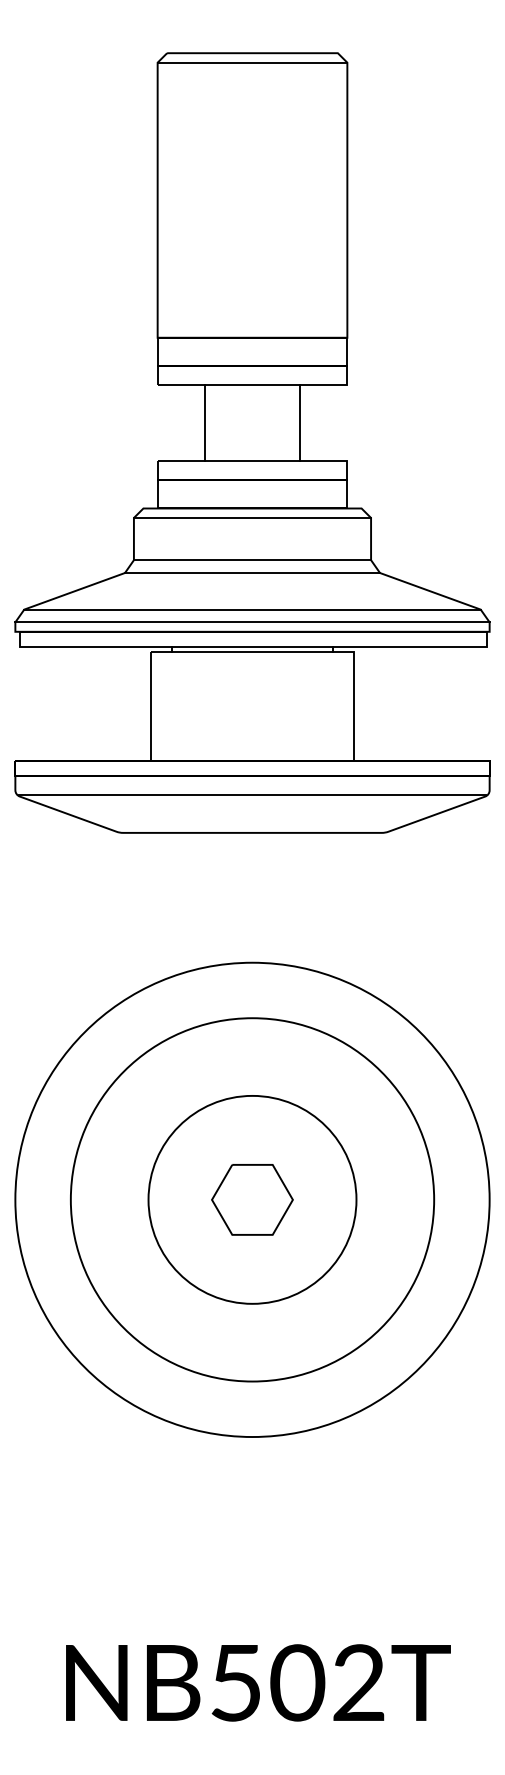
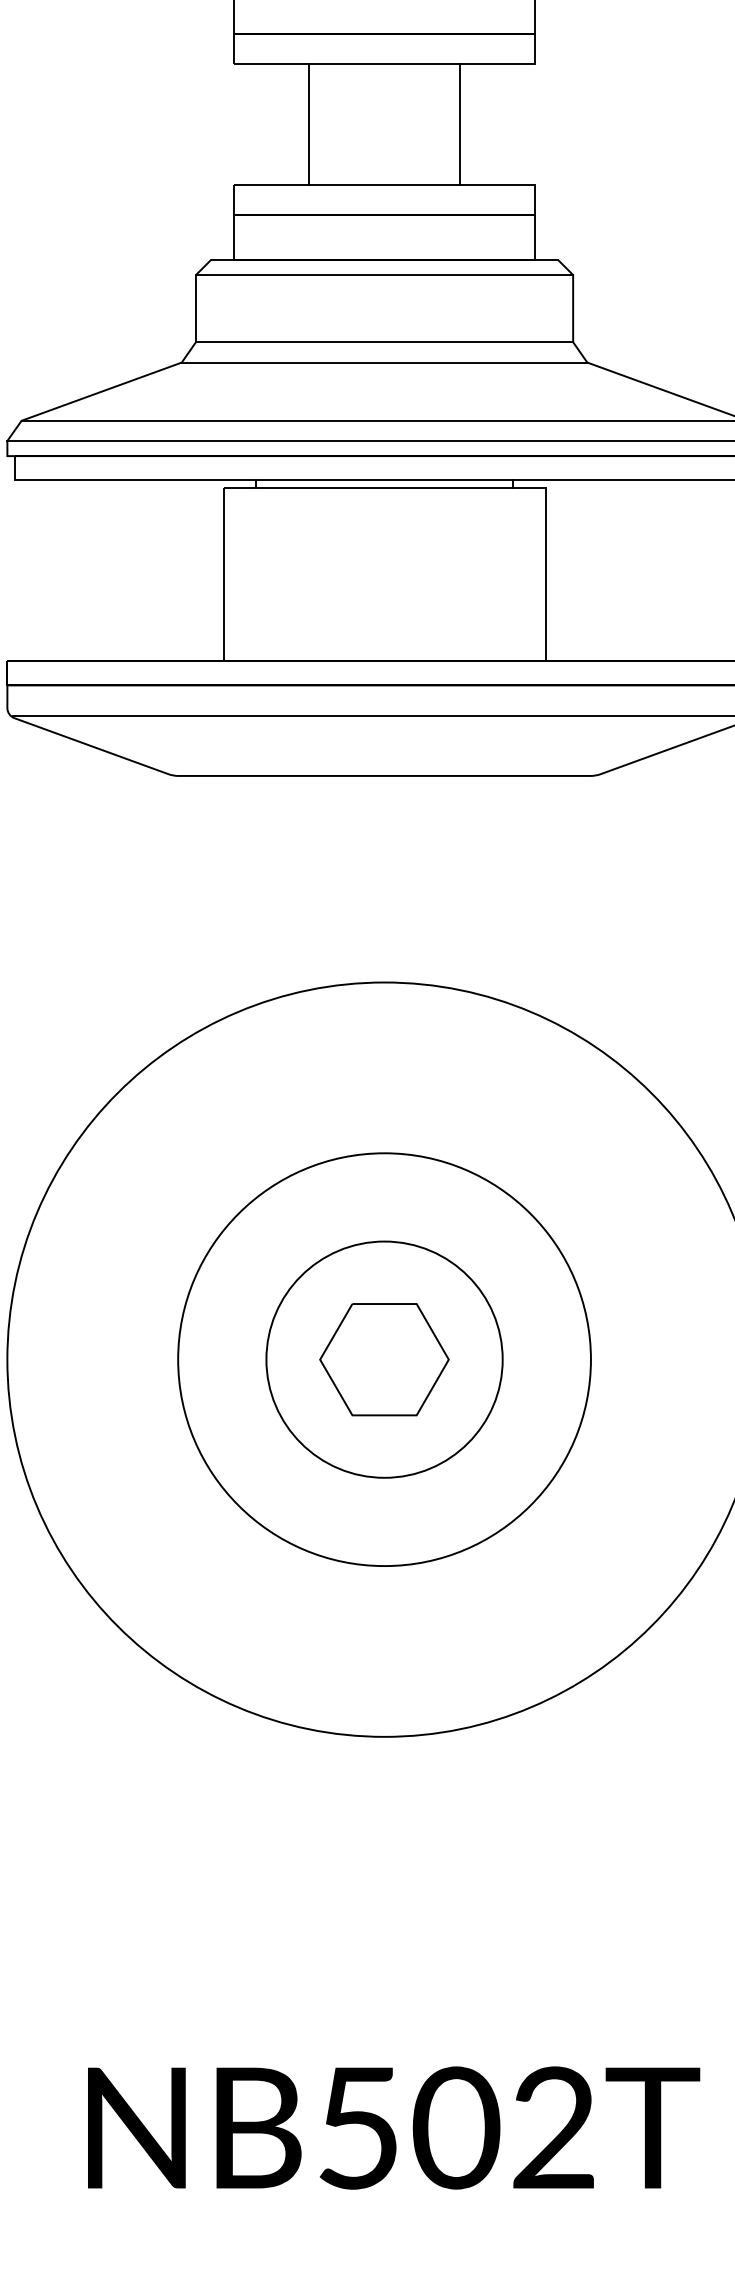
circle: (252, 1199) -> (384, 1359), size x0.71
circle: (252, 1199) -> (384, 1359), size x0.71

